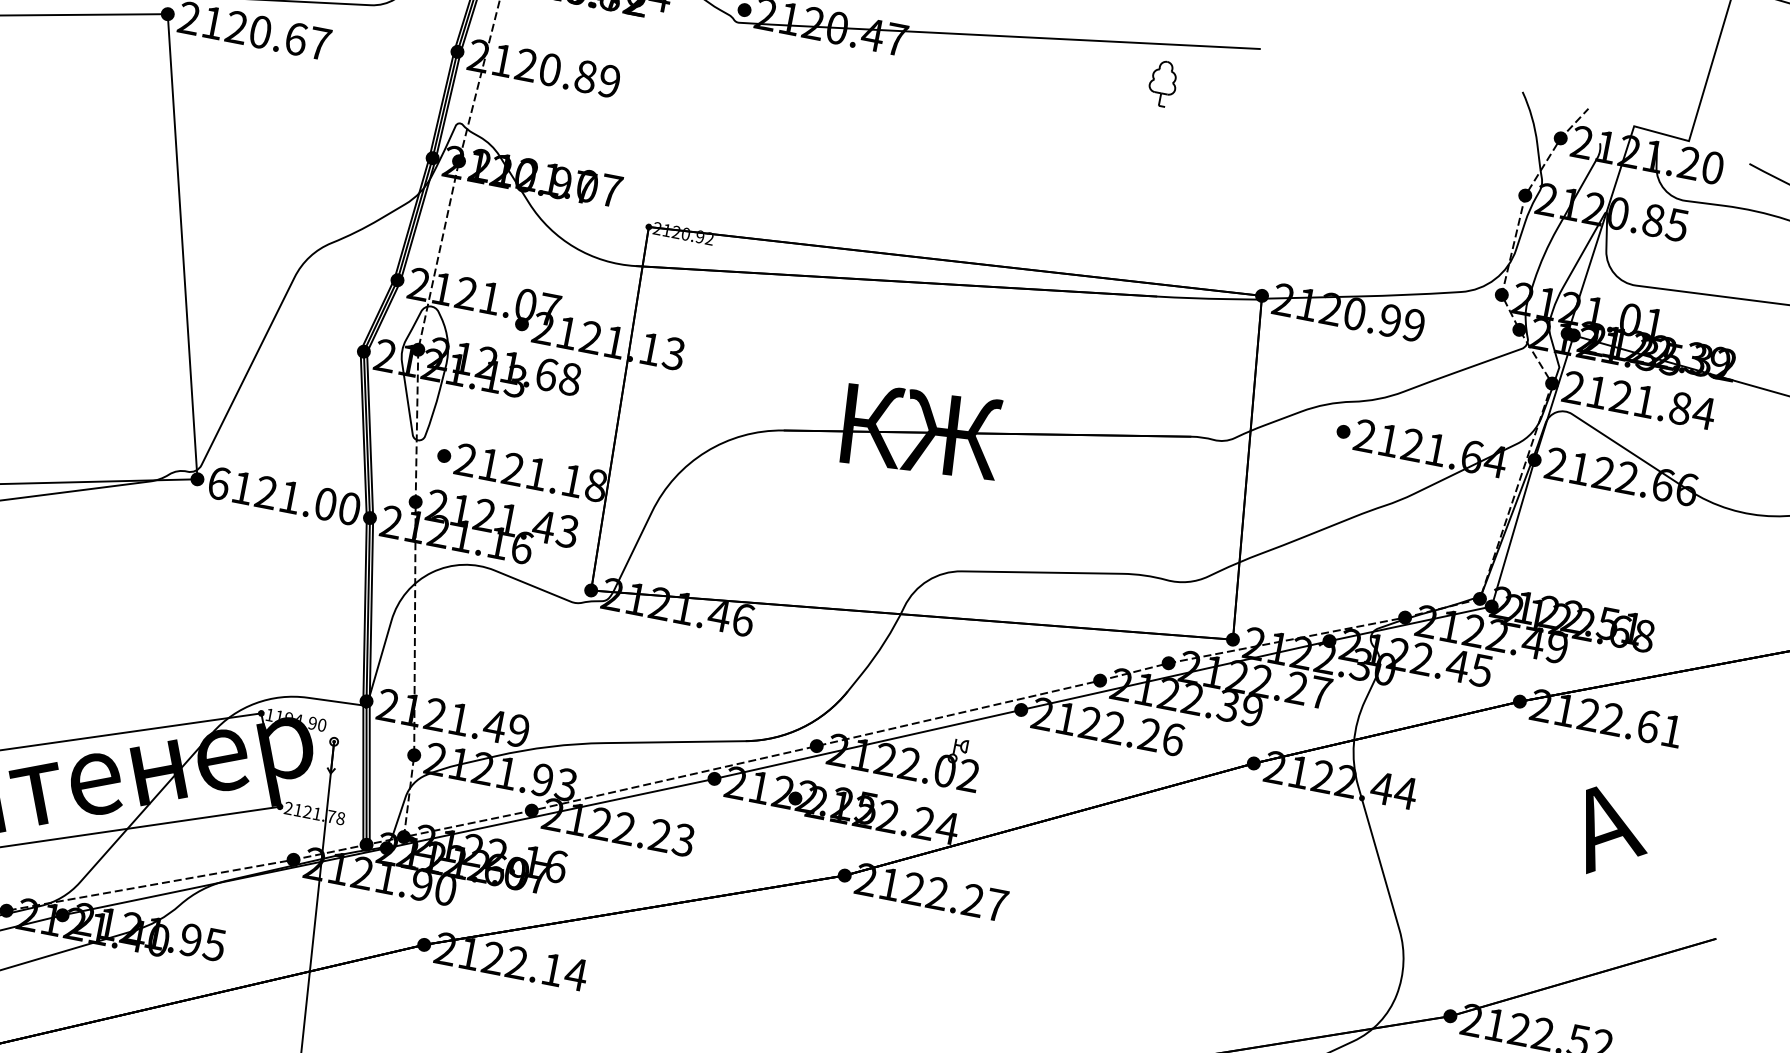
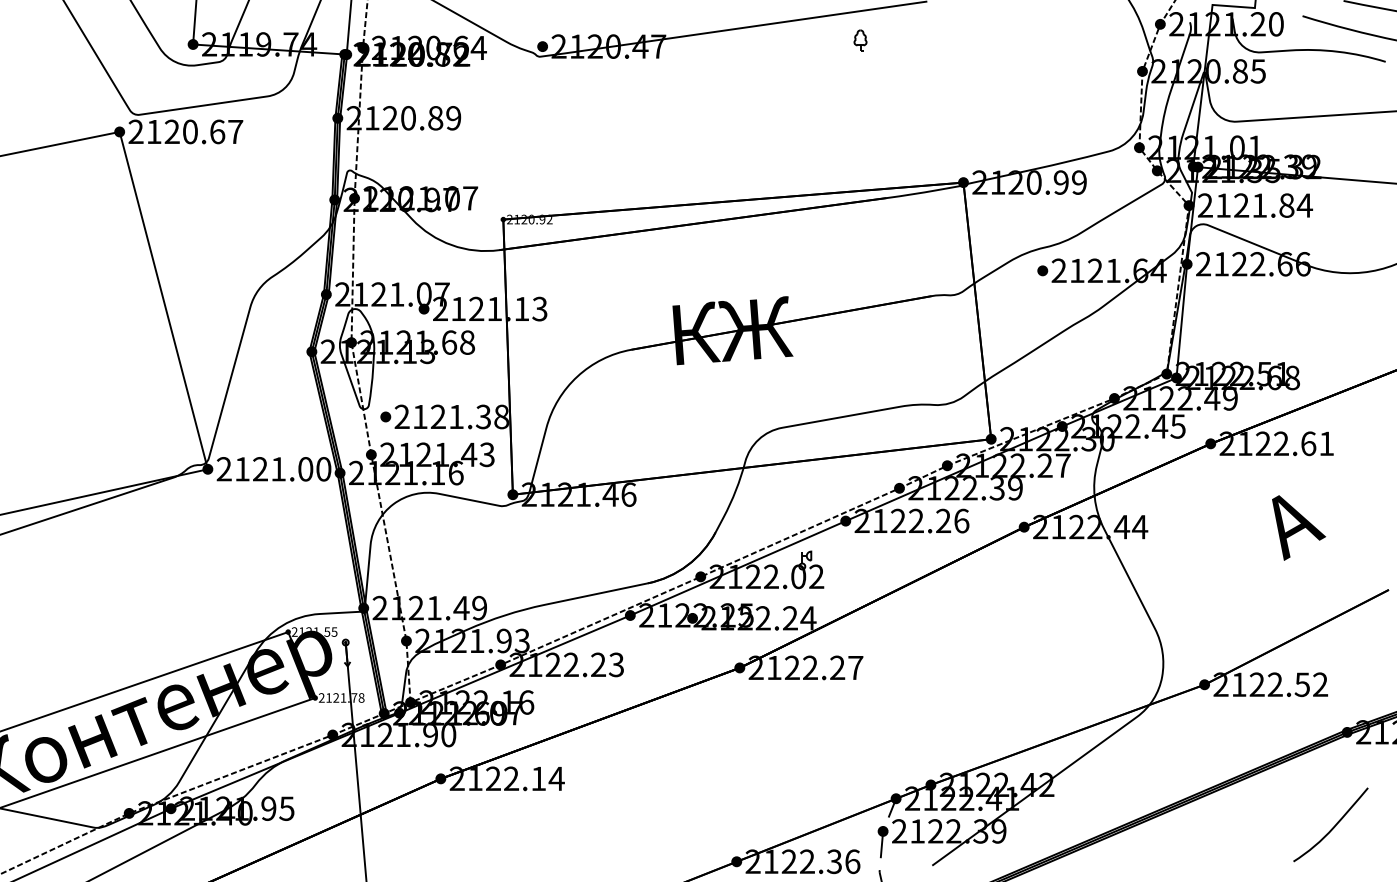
part: (1163, 83) -> (860, 40), size x0.62
text: (572, 480) -> (483, 416), 2121.18 -> 2121.38
text: (217, 483) -> (223, 469), 6121.00 -> 2121.00
text: (296, 719) -> (314, 631), 1194.90 -> 2121.55

